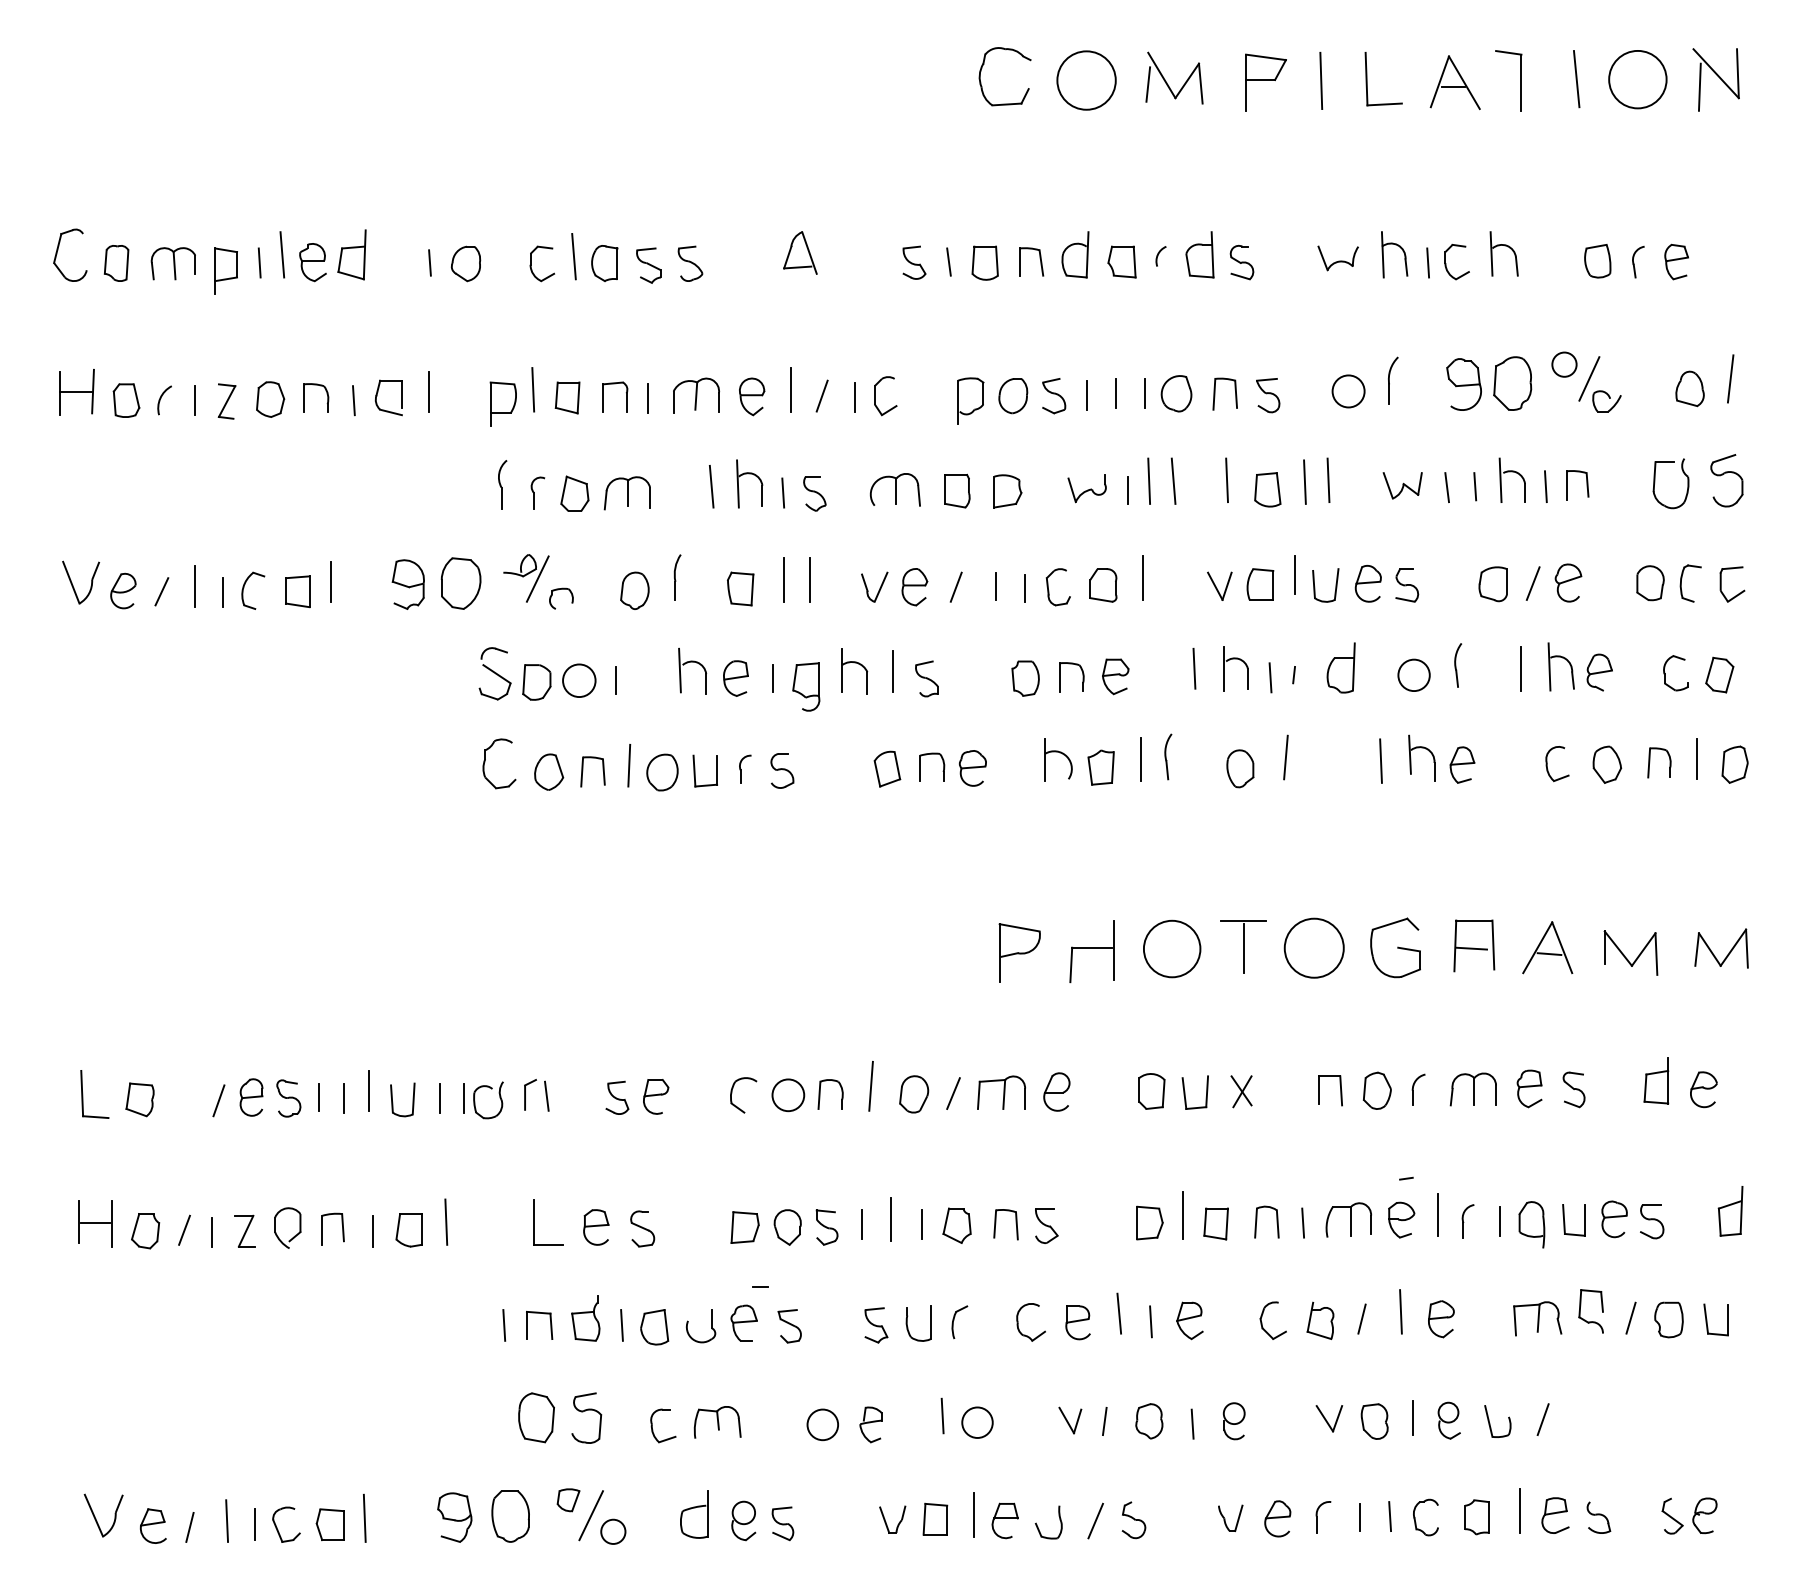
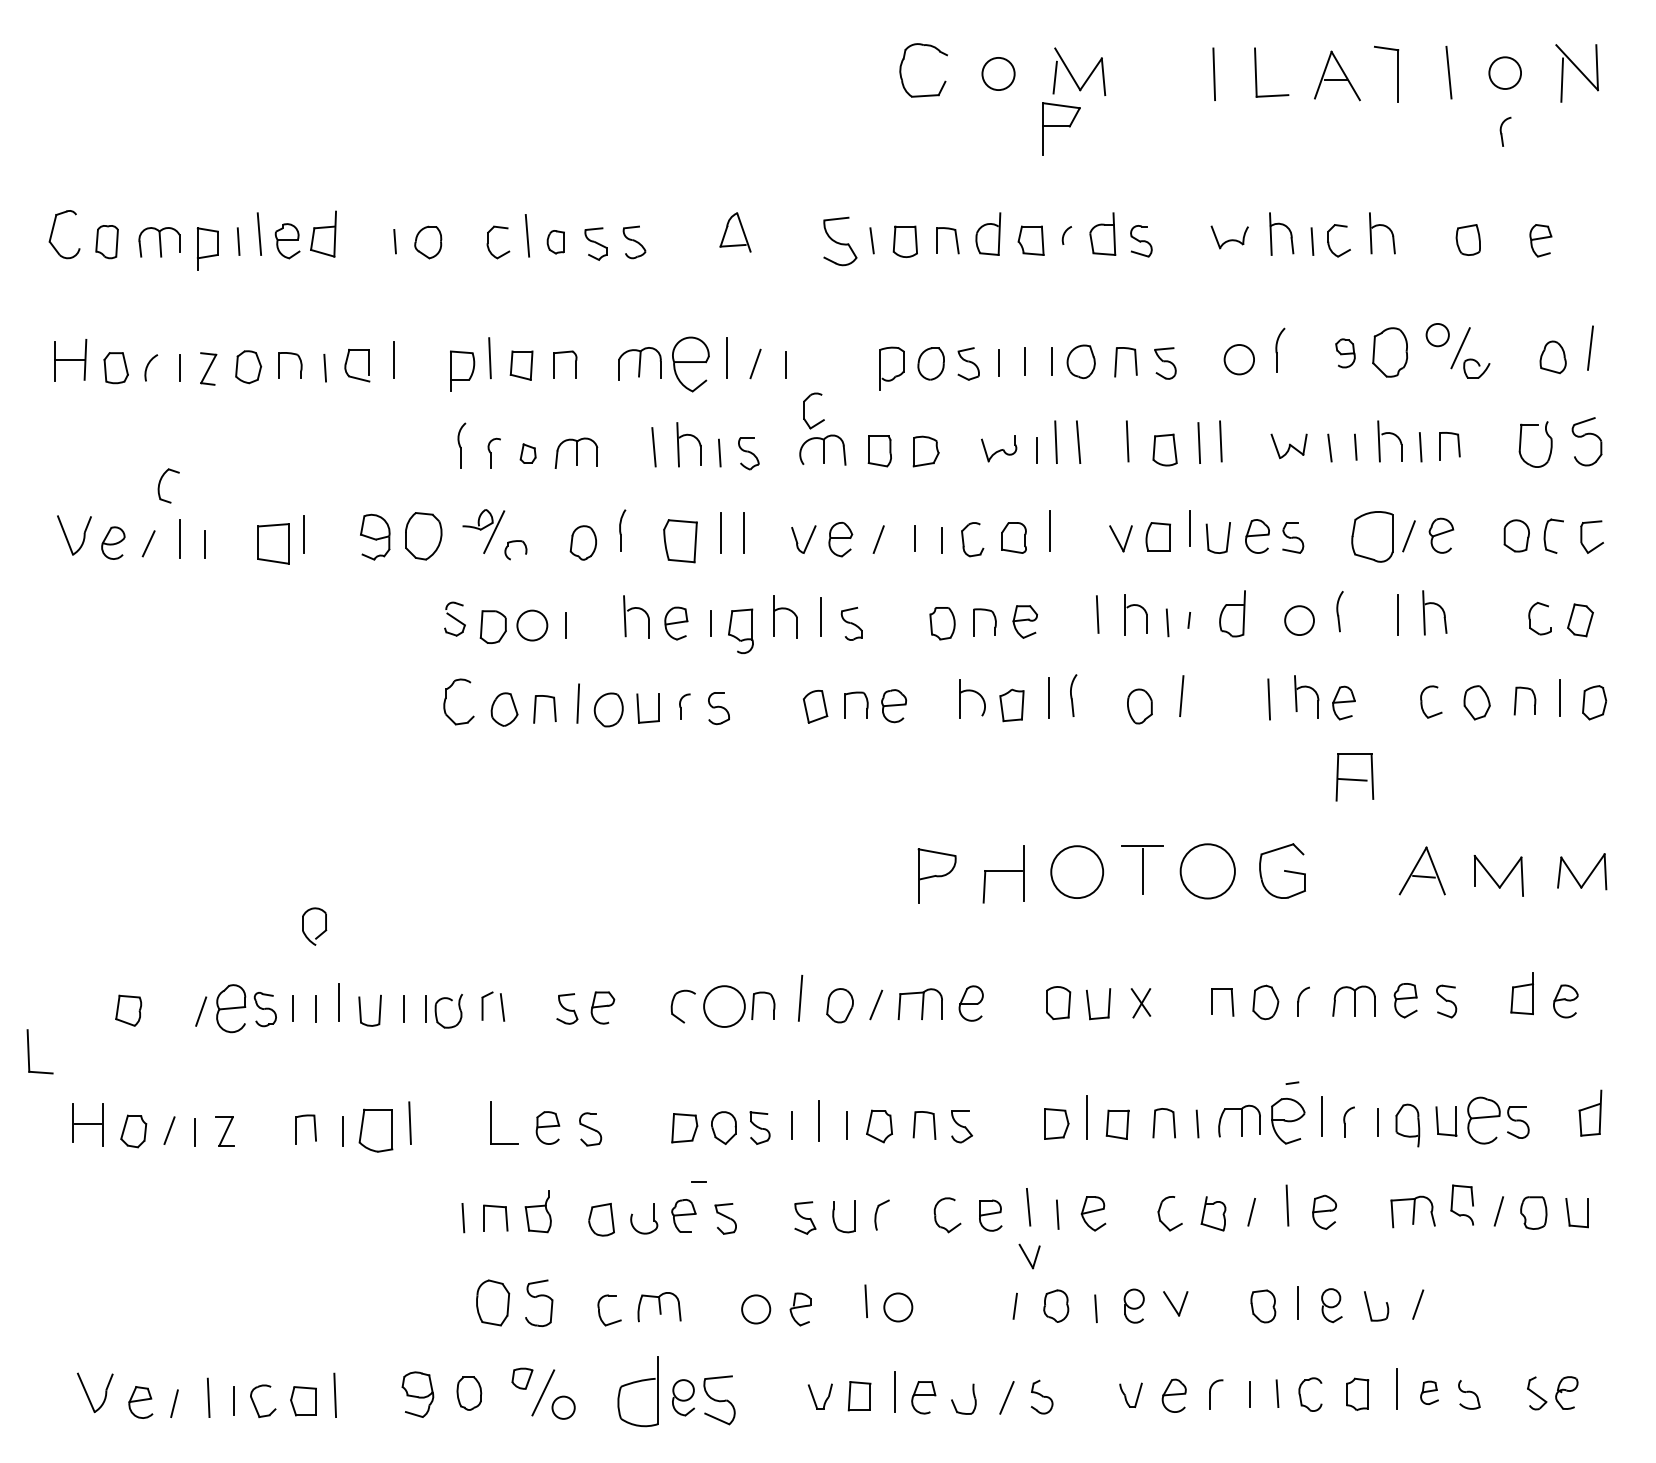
circle: (1637, 78) -> (1504, 72), size x0.6
circle: (1086, 80) -> (998, 73), size x0.6
part: (1266, 82) -> (1061, 128), moved
part: (1638, 261) -> (1505, 131), moved
part: (914, 262) -> (840, 241), size x1.6
part: (604, 263) -> (555, 242), size x0.7
part: (1464, 384) -> (1345, 353), size x0.6
part: (875, 395) -> (804, 410), moved
part: (752, 396) -> (691, 364), size x1.6
line: (648, 398) -> (595, 366), removed
part: (574, 493) -> (527, 453), size x0.6
part: (1492, 583) -> (1371, 536), size x1.6
part: (244, 589) -> (160, 484), moved
part: (740, 589) -> (680, 541), size x1.4
part: (297, 591) -> (273, 543), size x1.4
part: (1600, 671) -> (1470, 617), removed
part: (494, 673) -> (454, 618), size x0.7
part: (1473, 946) -> (1354, 777), moved
part: (83, 1094) -> (29, 1051), moved
circle: (788, 1095) -> (724, 1006), size x1.4
part: (250, 1097) -> (230, 1008), size x1.4
part: (1614, 1219) -> (1483, 1120), size x1.4
part: (1400, 1220) -> (1287, 1121), size x1.4
part: (408, 1230) -> (375, 1130), size x1.4
part: (295, 1234) -> (321, 932), moved
line: (621, 1324) -> (571, 1217), removed
part: (1329, 1418) -> (1175, 1303), moved
part: (1070, 1420) -> (1029, 1256), moved
part: (693, 1514) -> (637, 1391), size x1.6
part: (1555, 1515) -> (1429, 1392), size x0.7
part: (510, 1516) -> (469, 1393), size x0.7
part: (782, 1523) -> (719, 1400), size x1.6

